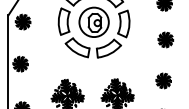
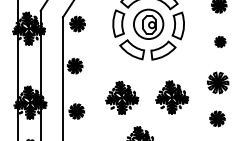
part: (165, 39) -> (220, 41), size x0.7
part: (163, 80) -> (218, 82), size x1.4

